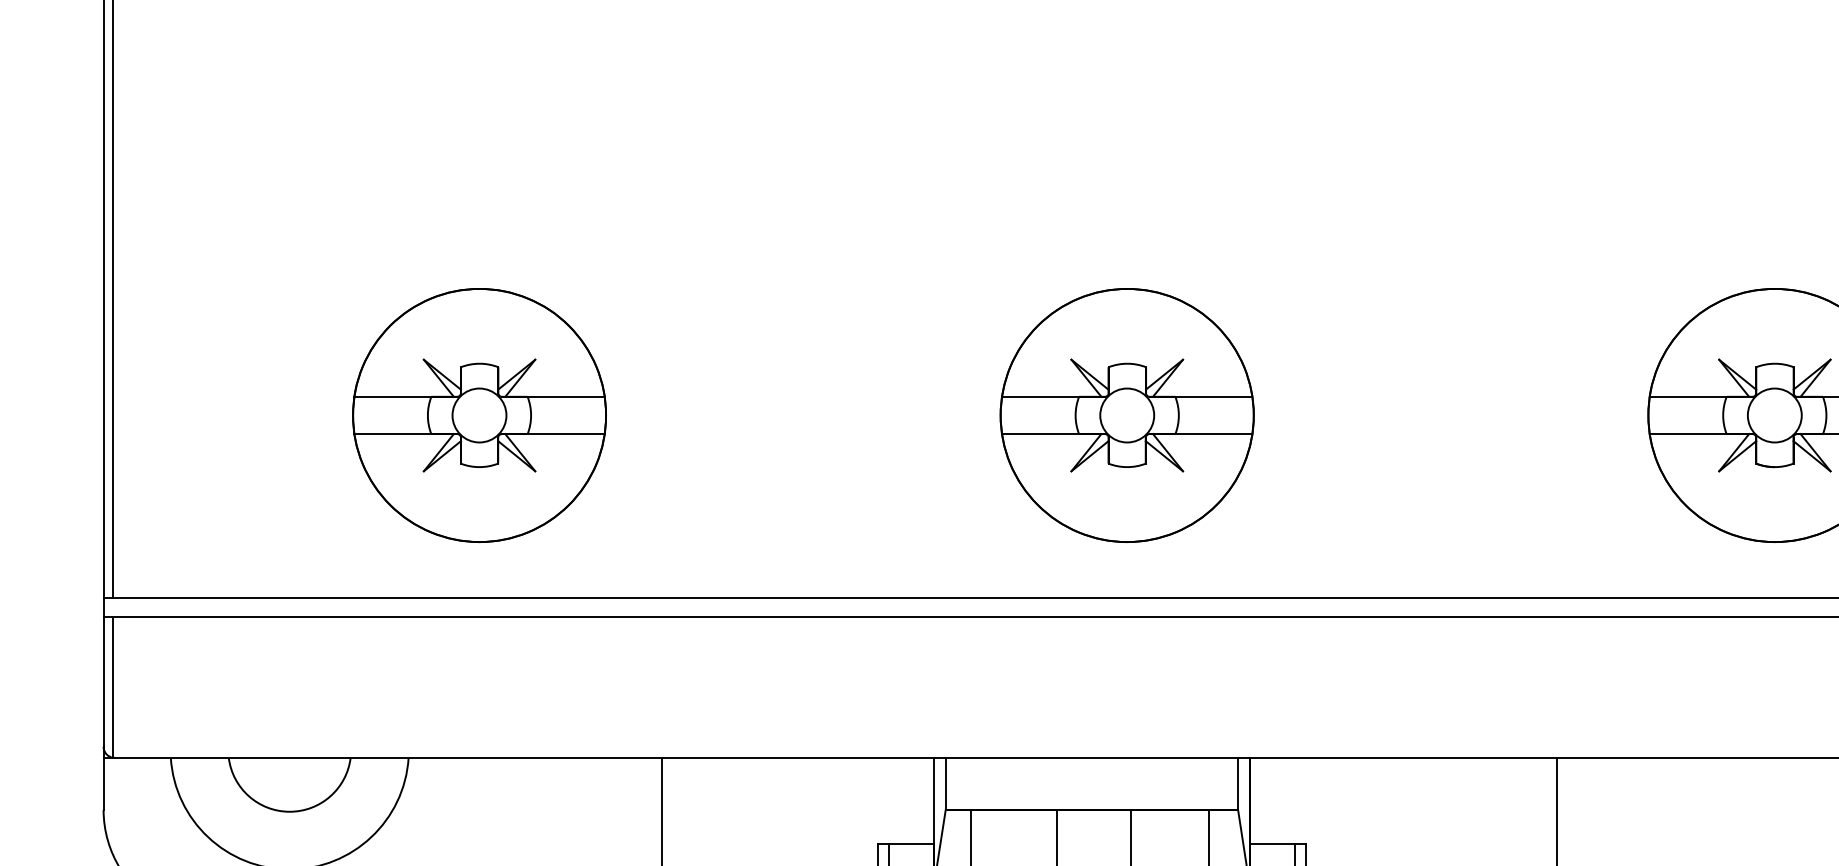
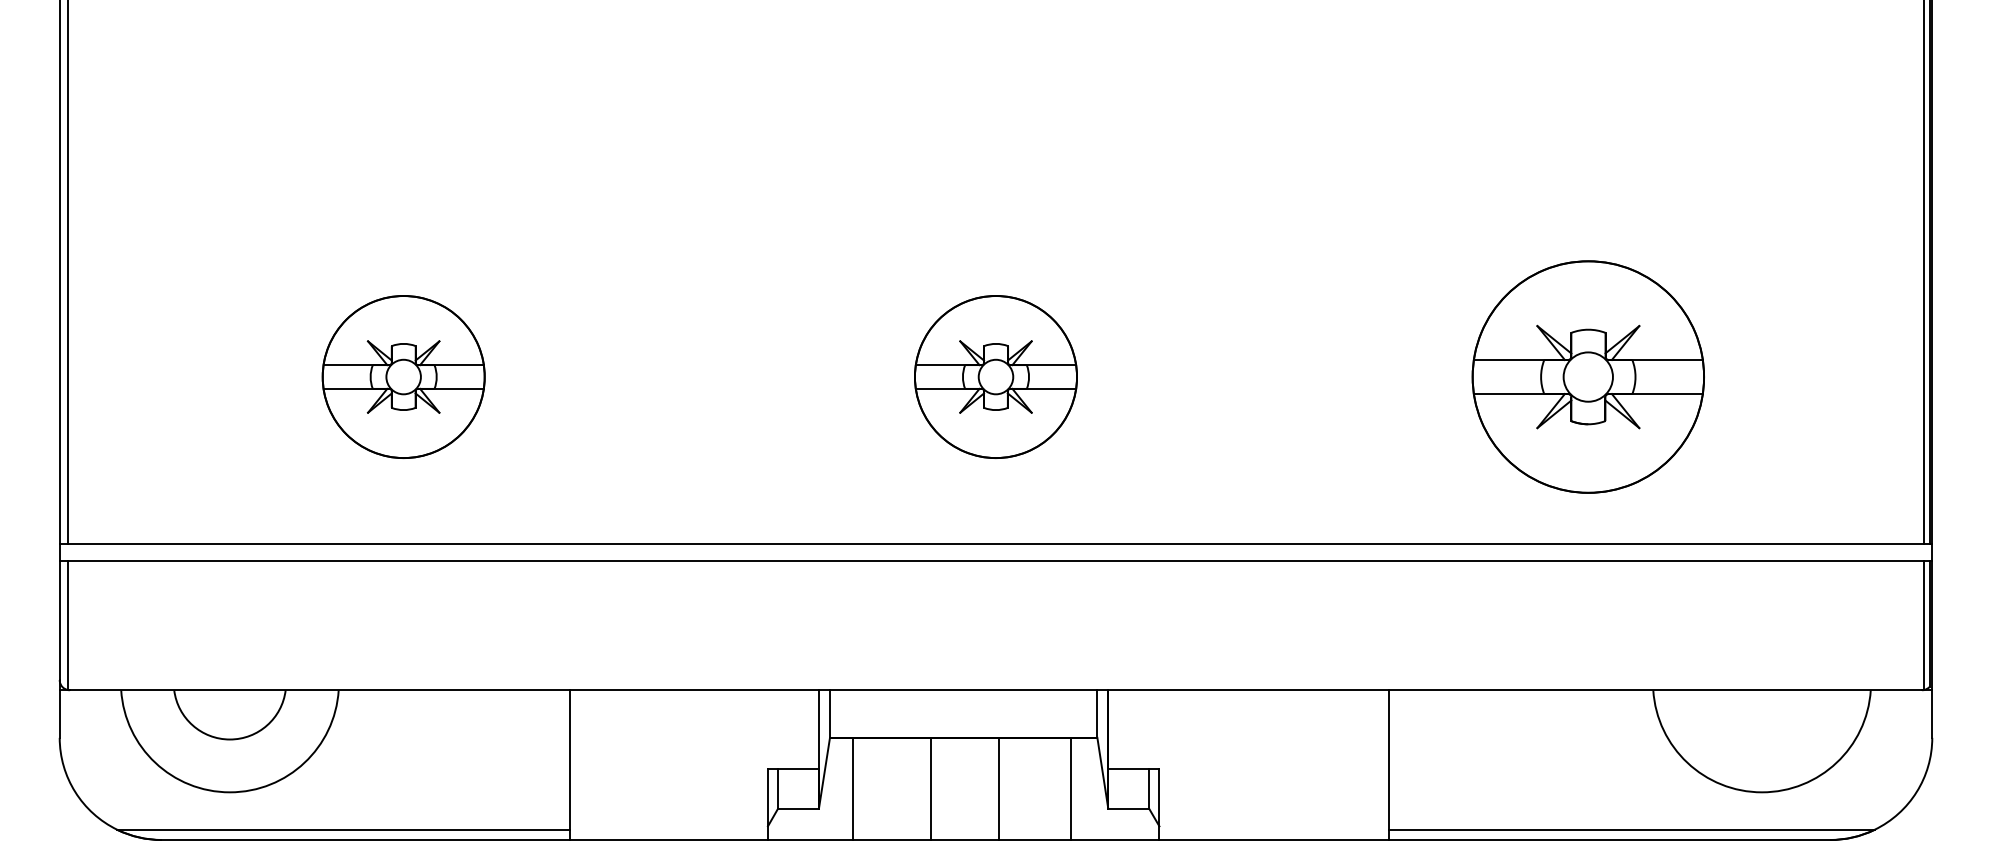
part: (479, 414) -> (403, 376), size x0.7
part: (1126, 414) -> (995, 376), size x0.7

